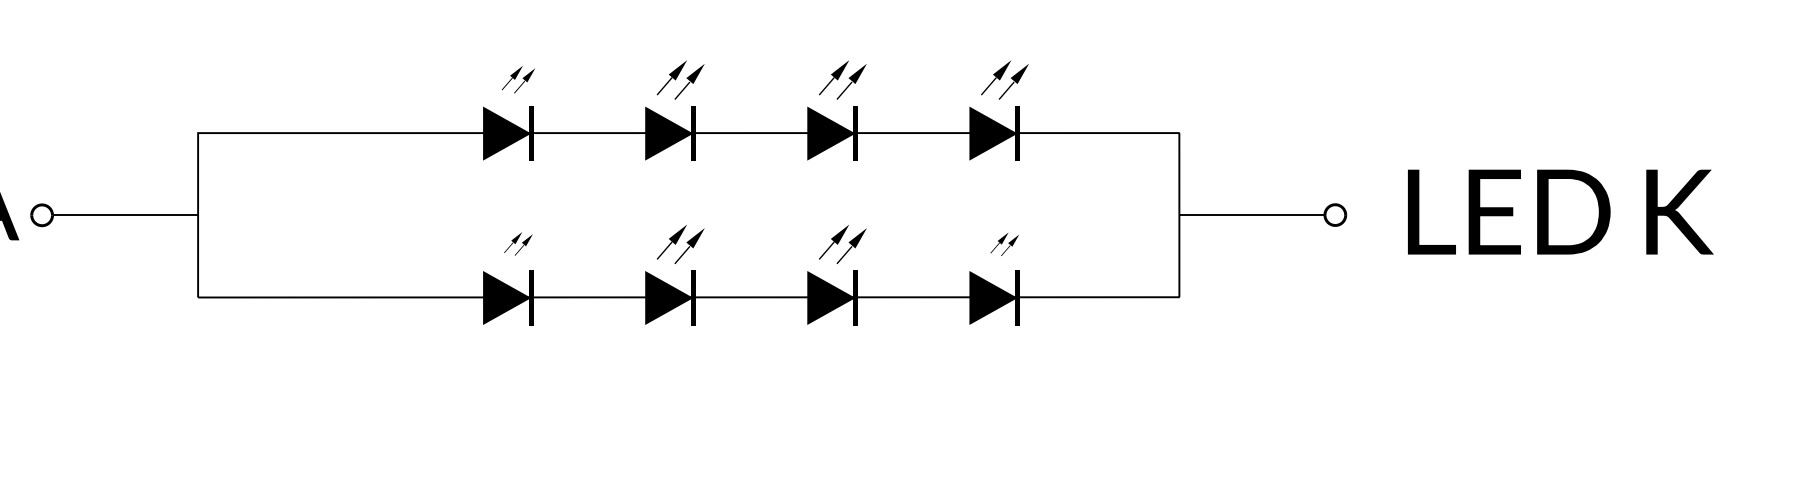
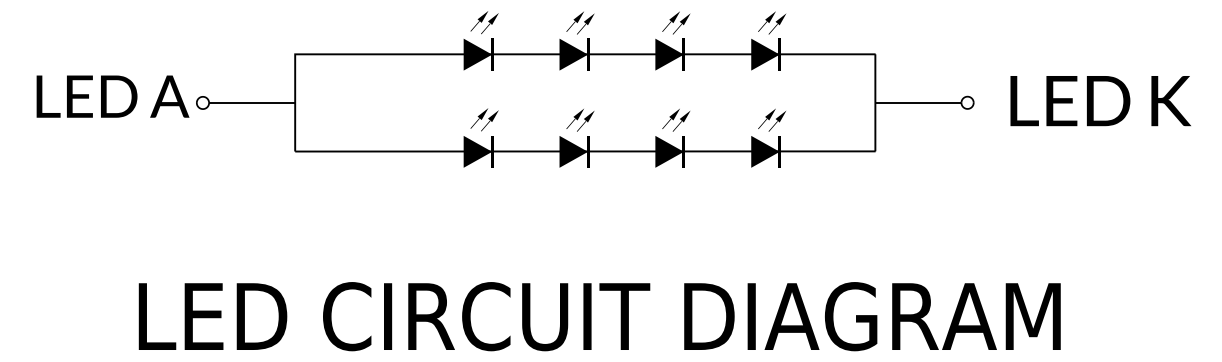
part: (518, 79) -> (484, 22), size x1.43
part: (518, 243) -> (484, 119), size x1.67
part: (1003, 243) -> (771, 119), size x1.67

